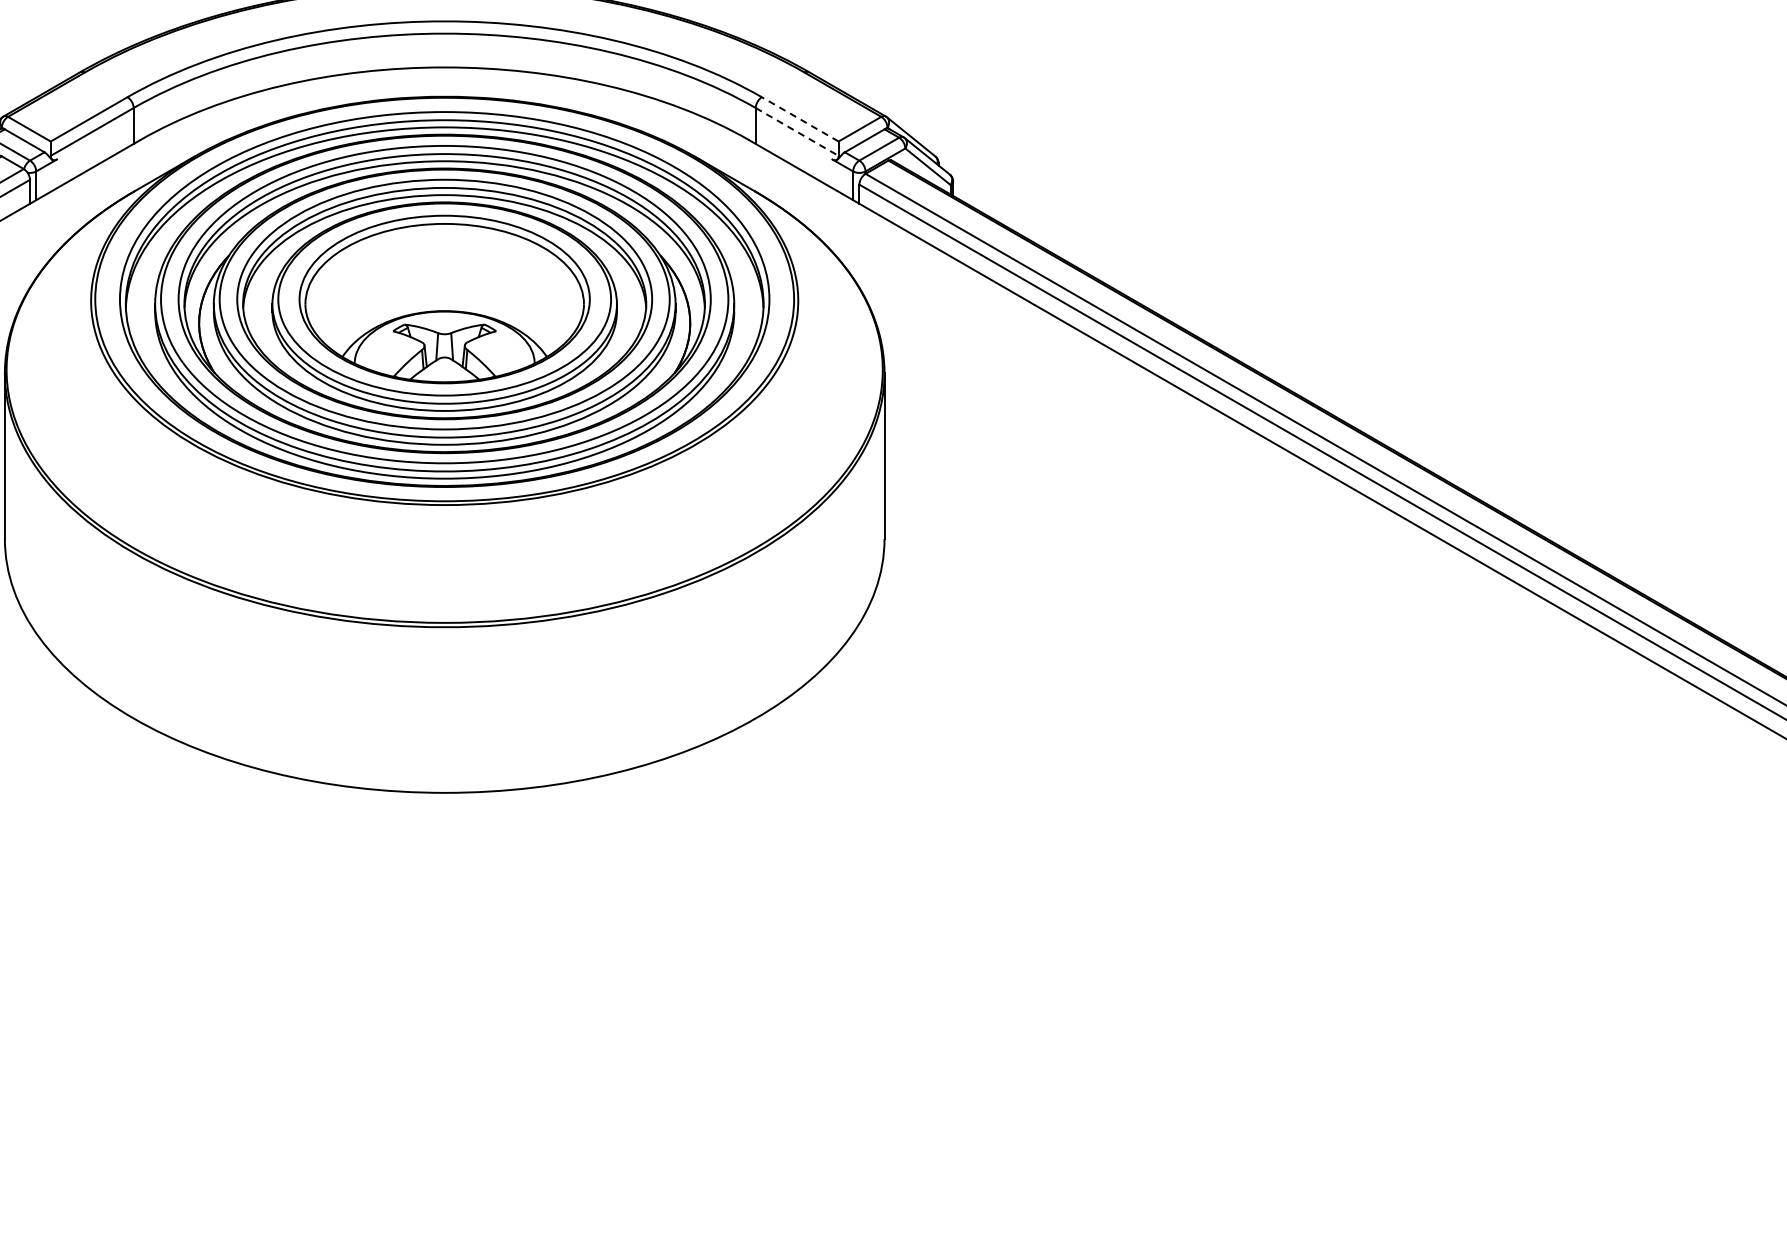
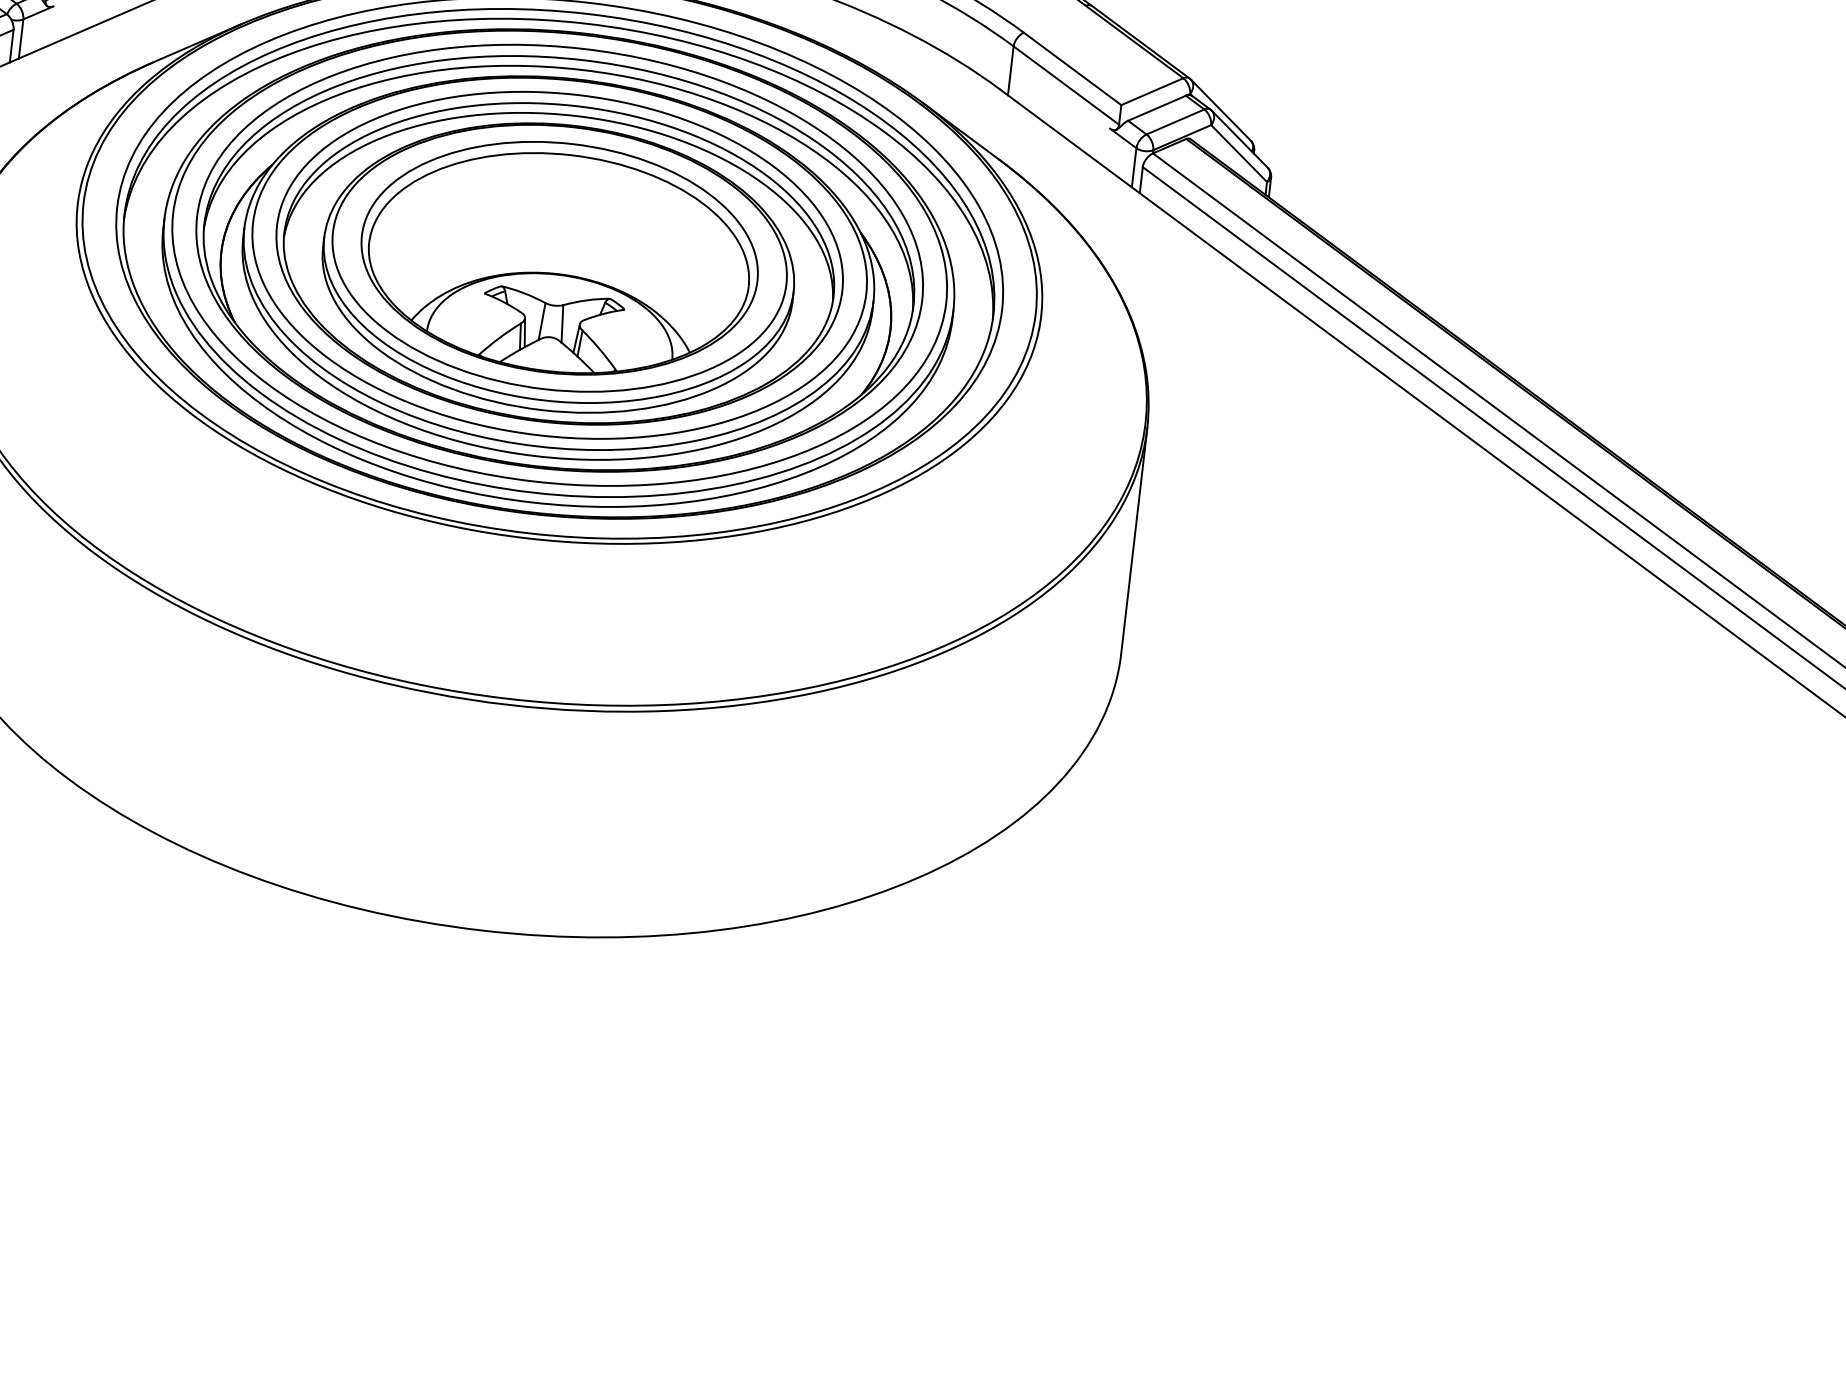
line: (799, 119) -> (1071, 68), dashed -> solid
line: (797, 131) -> (1066, 84), dashed -> solid

